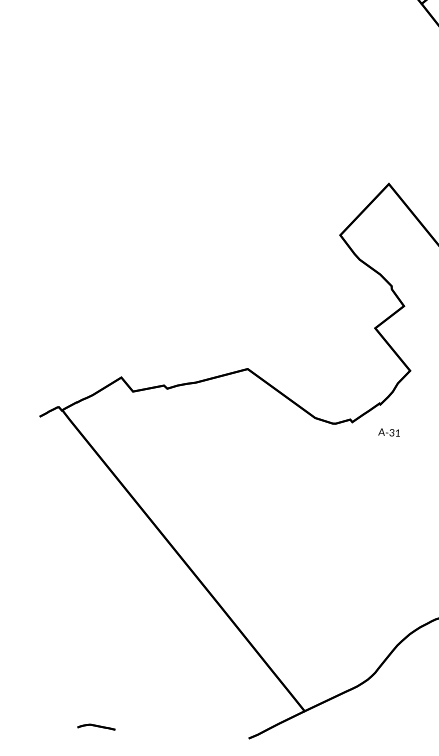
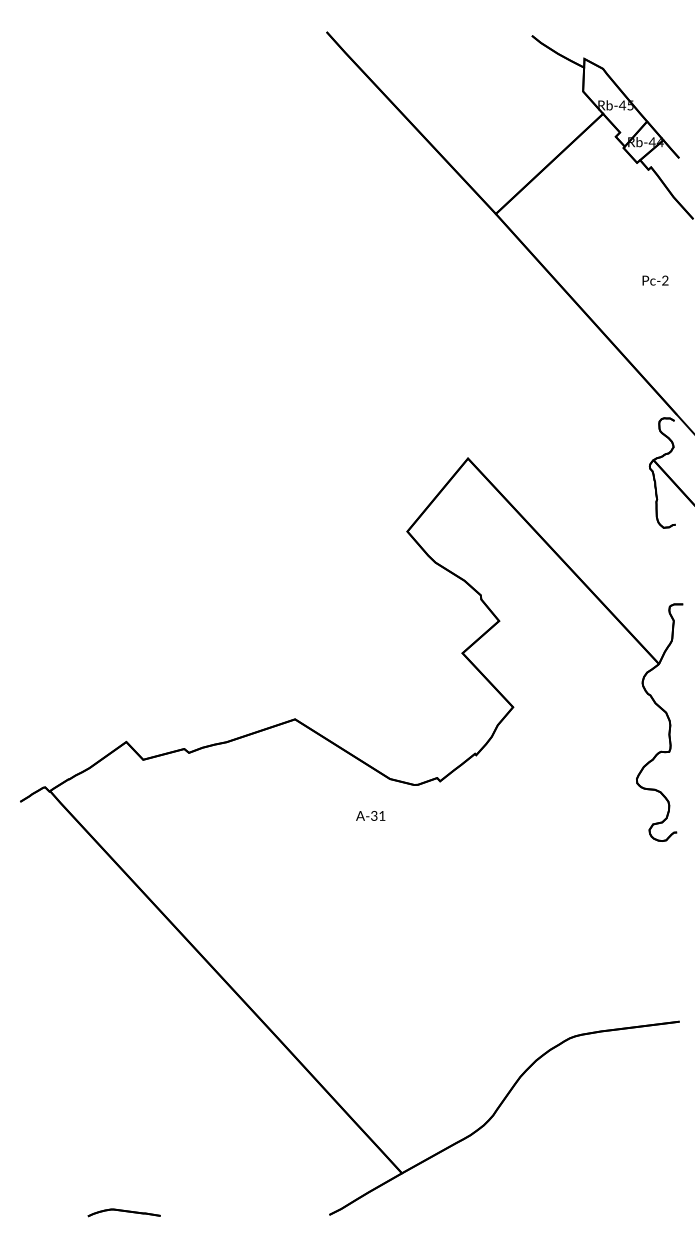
text: (389, 432) -> (370, 815), moved
part: (96, 726) -> (123, 1212), size x1.43

